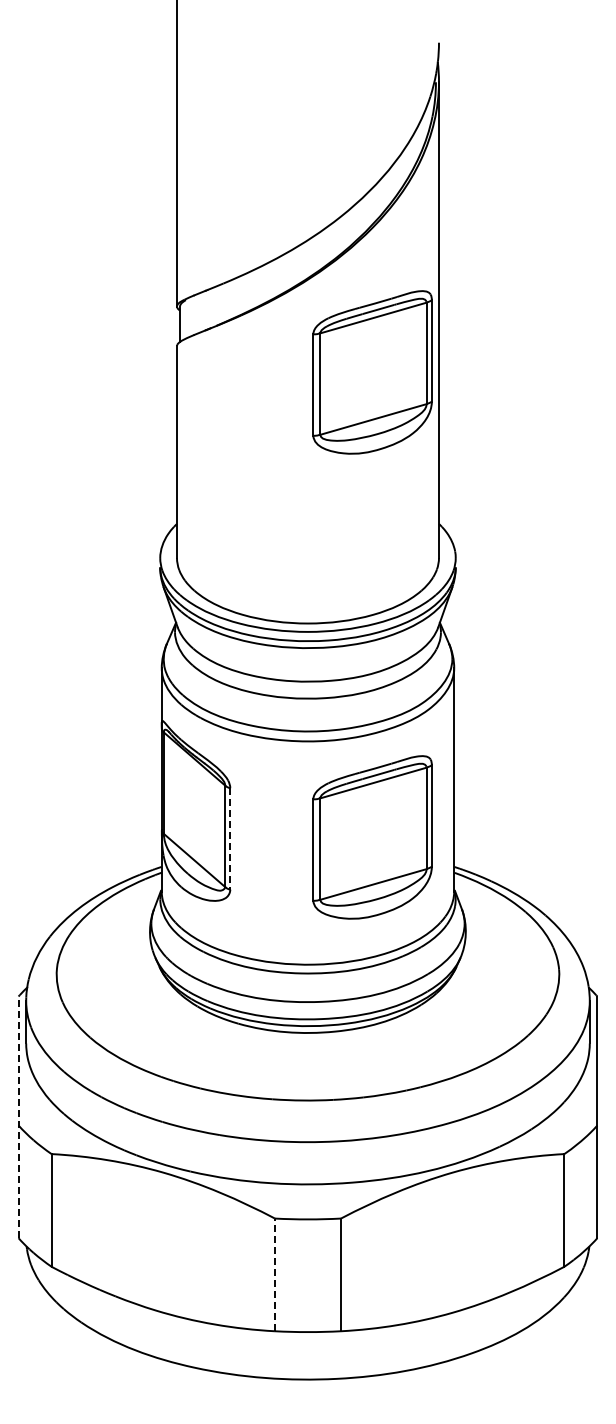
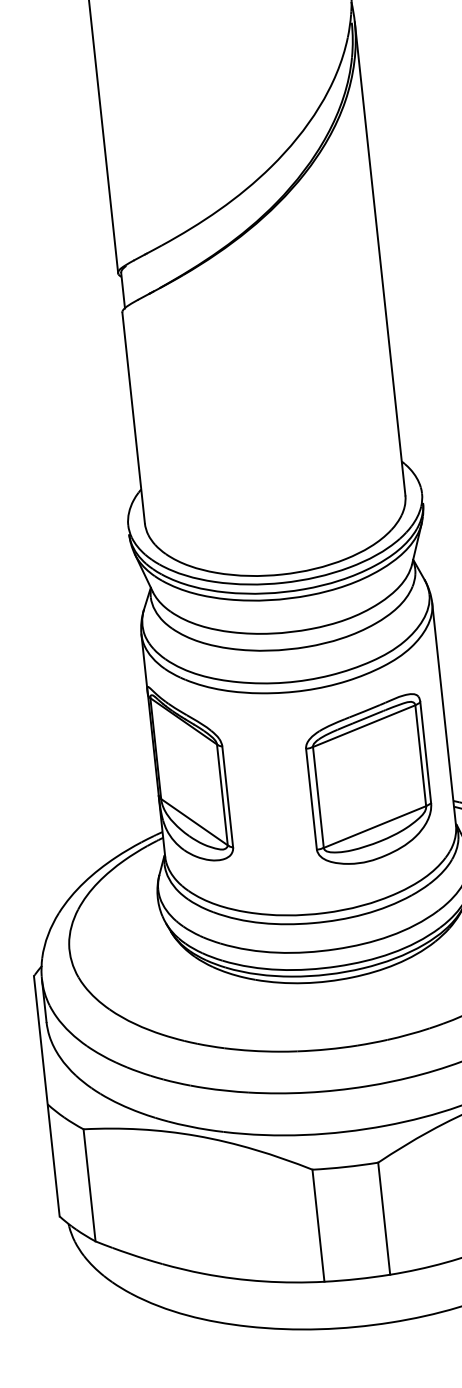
part: (372, 372) -> (319, 318), removed
line: (230, 838) -> (227, 796), dashed -> solid
line: (18, 1117) -> (46, 1096), dashed -> solid
line: (274, 1274) -> (317, 1225), dashed -> solid

